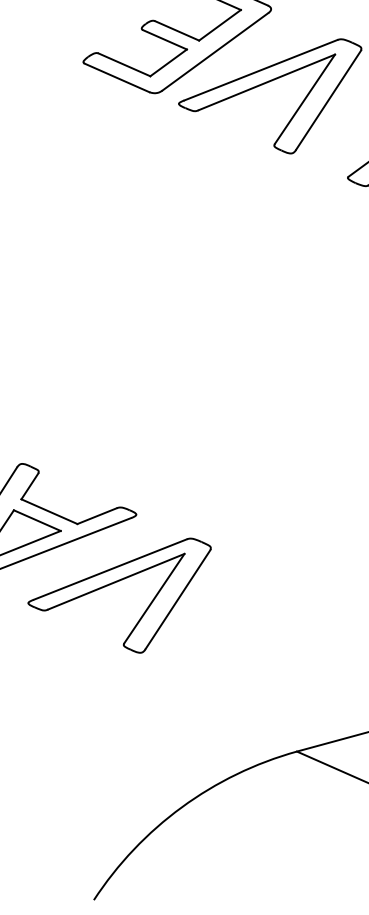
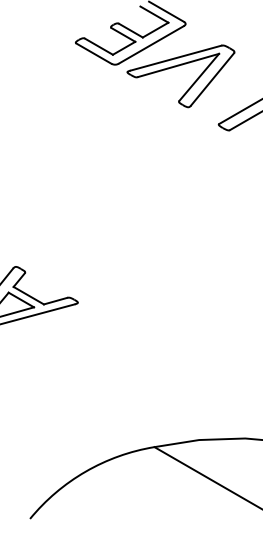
part: (113, 585) -> (60, 341), removed

